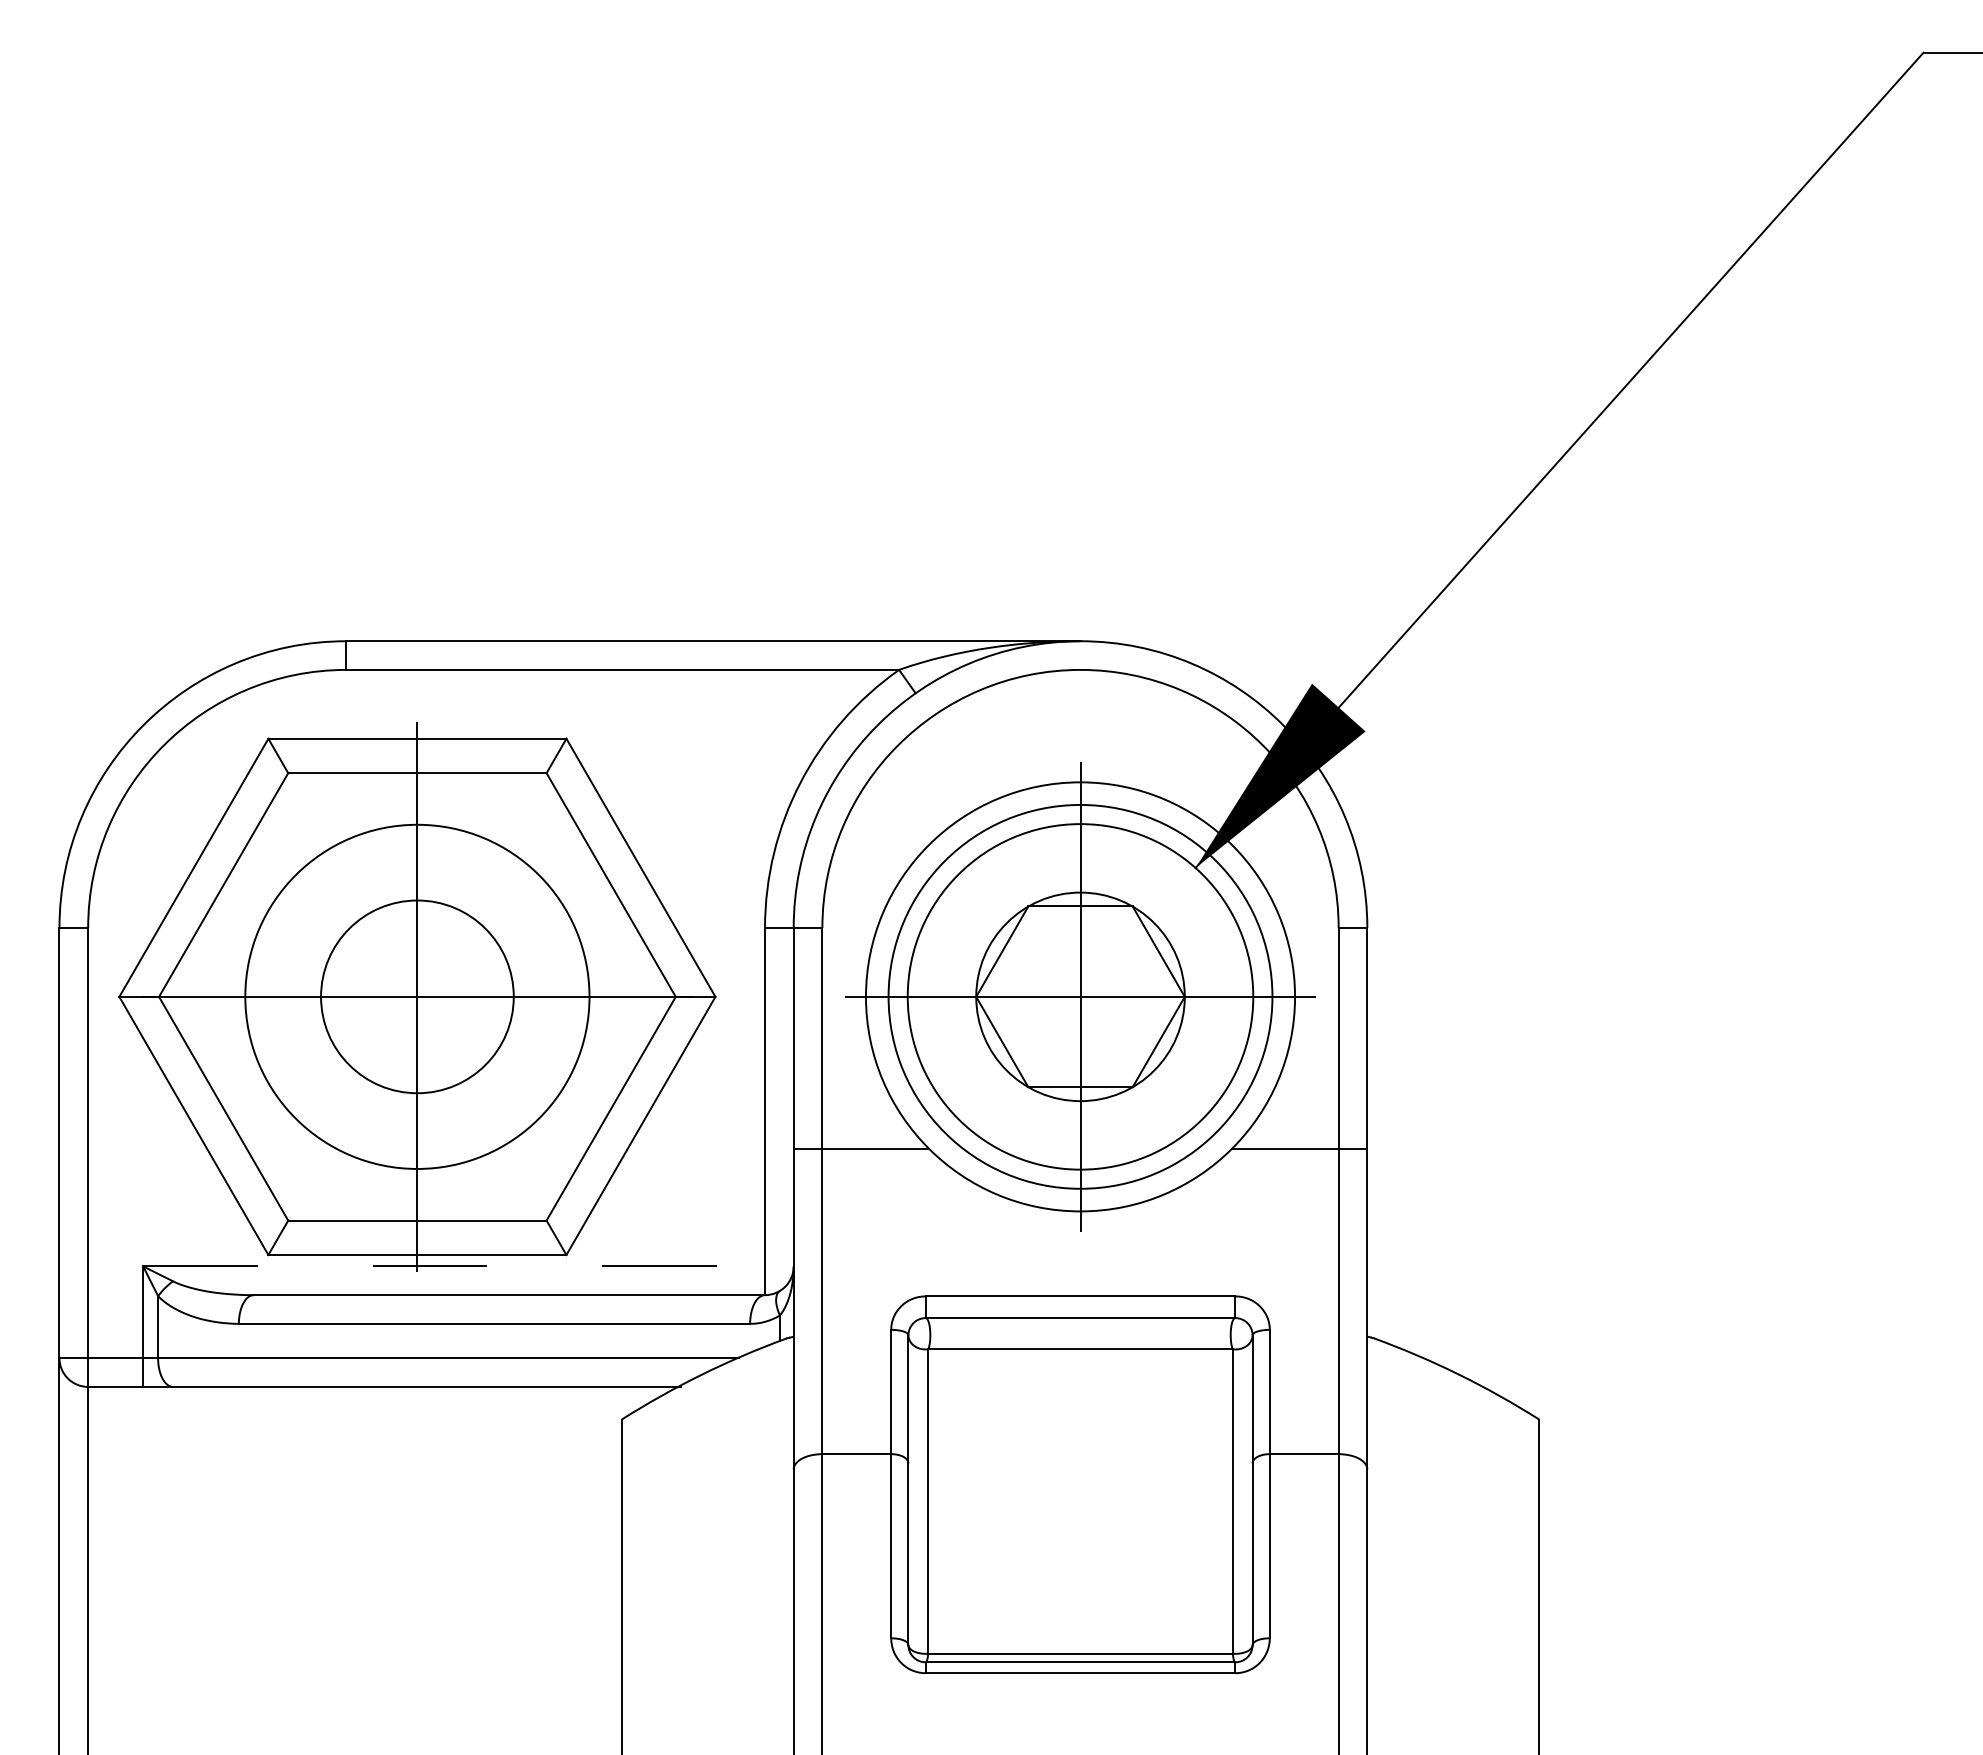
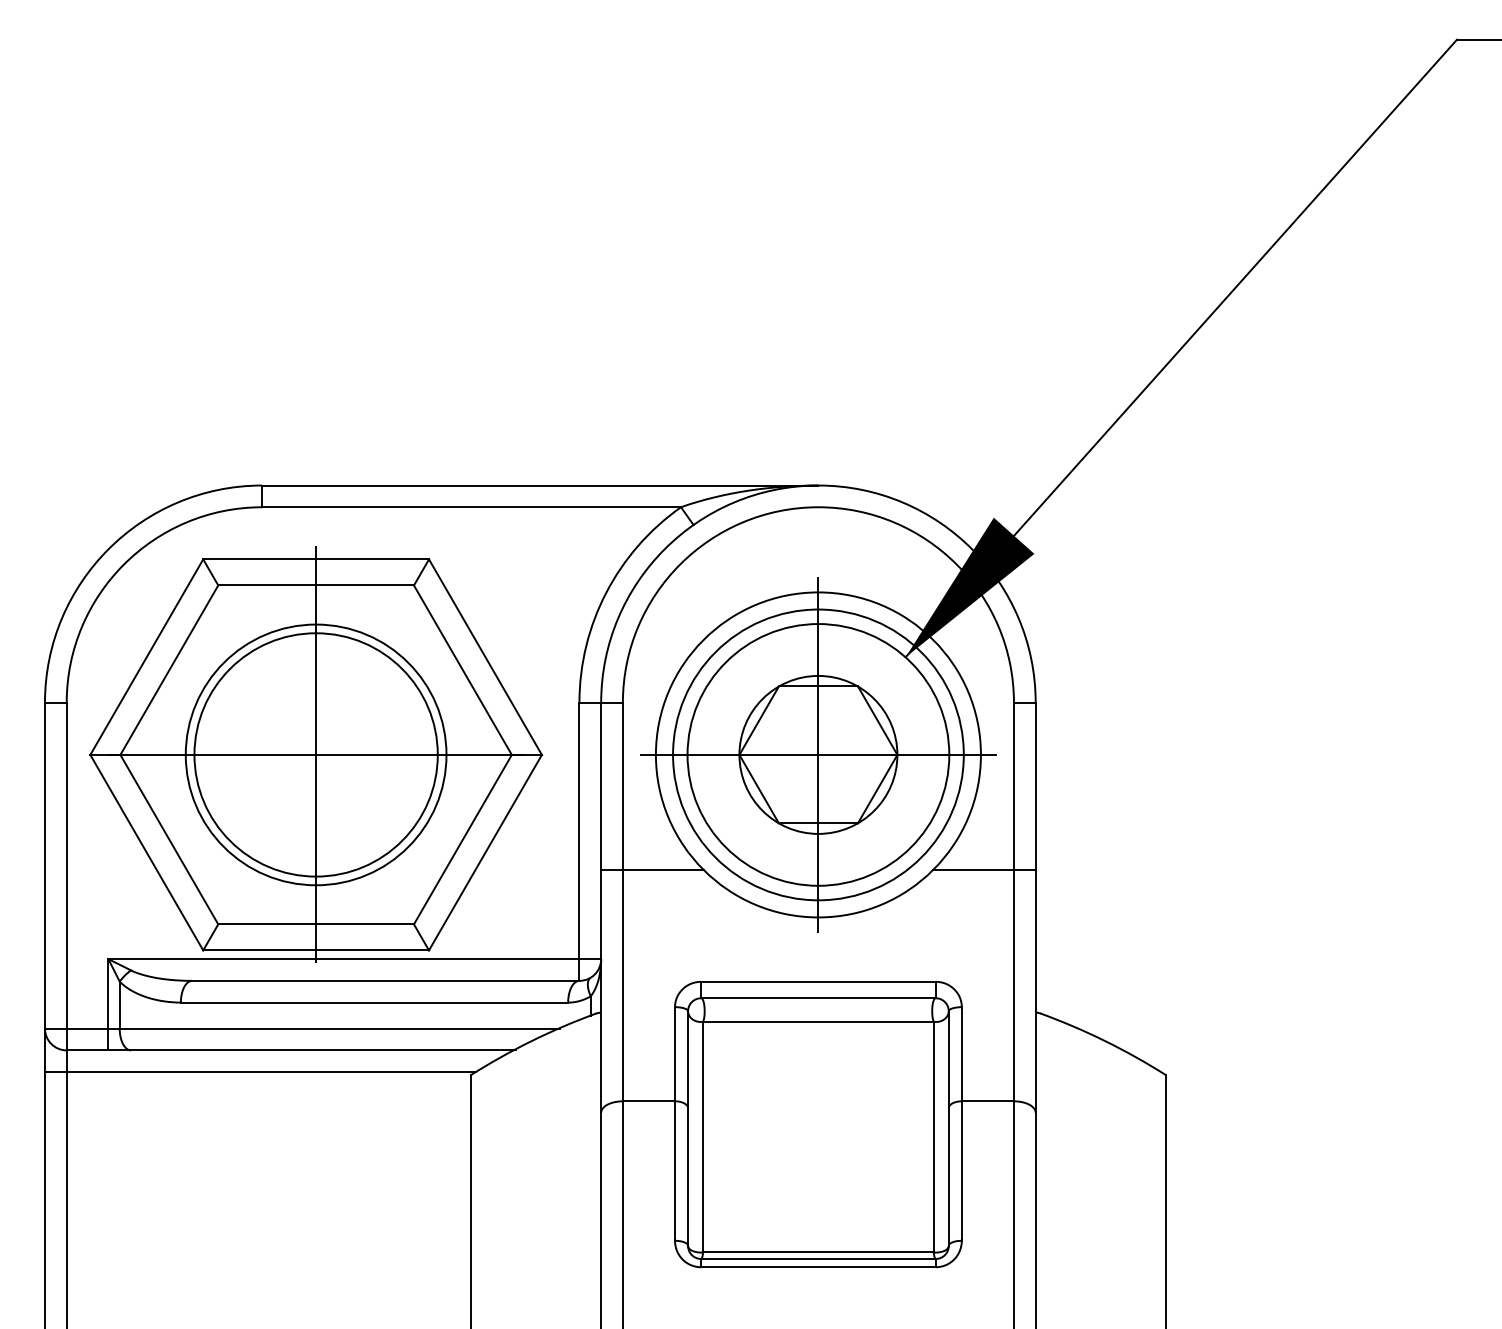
circle: (417, 996) -> (316, 754), size x1.67
line: (468, 1266) -> (354, 959), dashed -> solid
line: (343, 1415) -> (260, 1072), added

